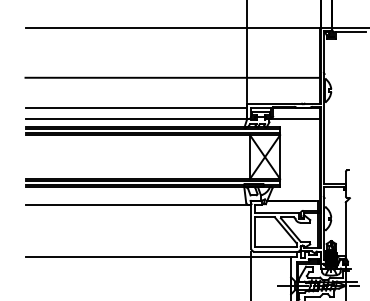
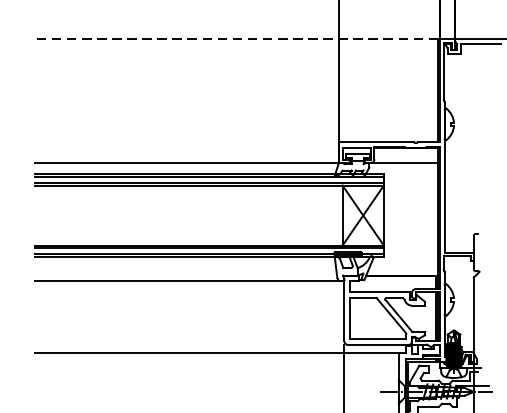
line: (172, 28) -> (236, 39), solid -> dashed
line: (172, 77) -> (236, 106), removed
line: (136, 107) -> (187, 147), removed

